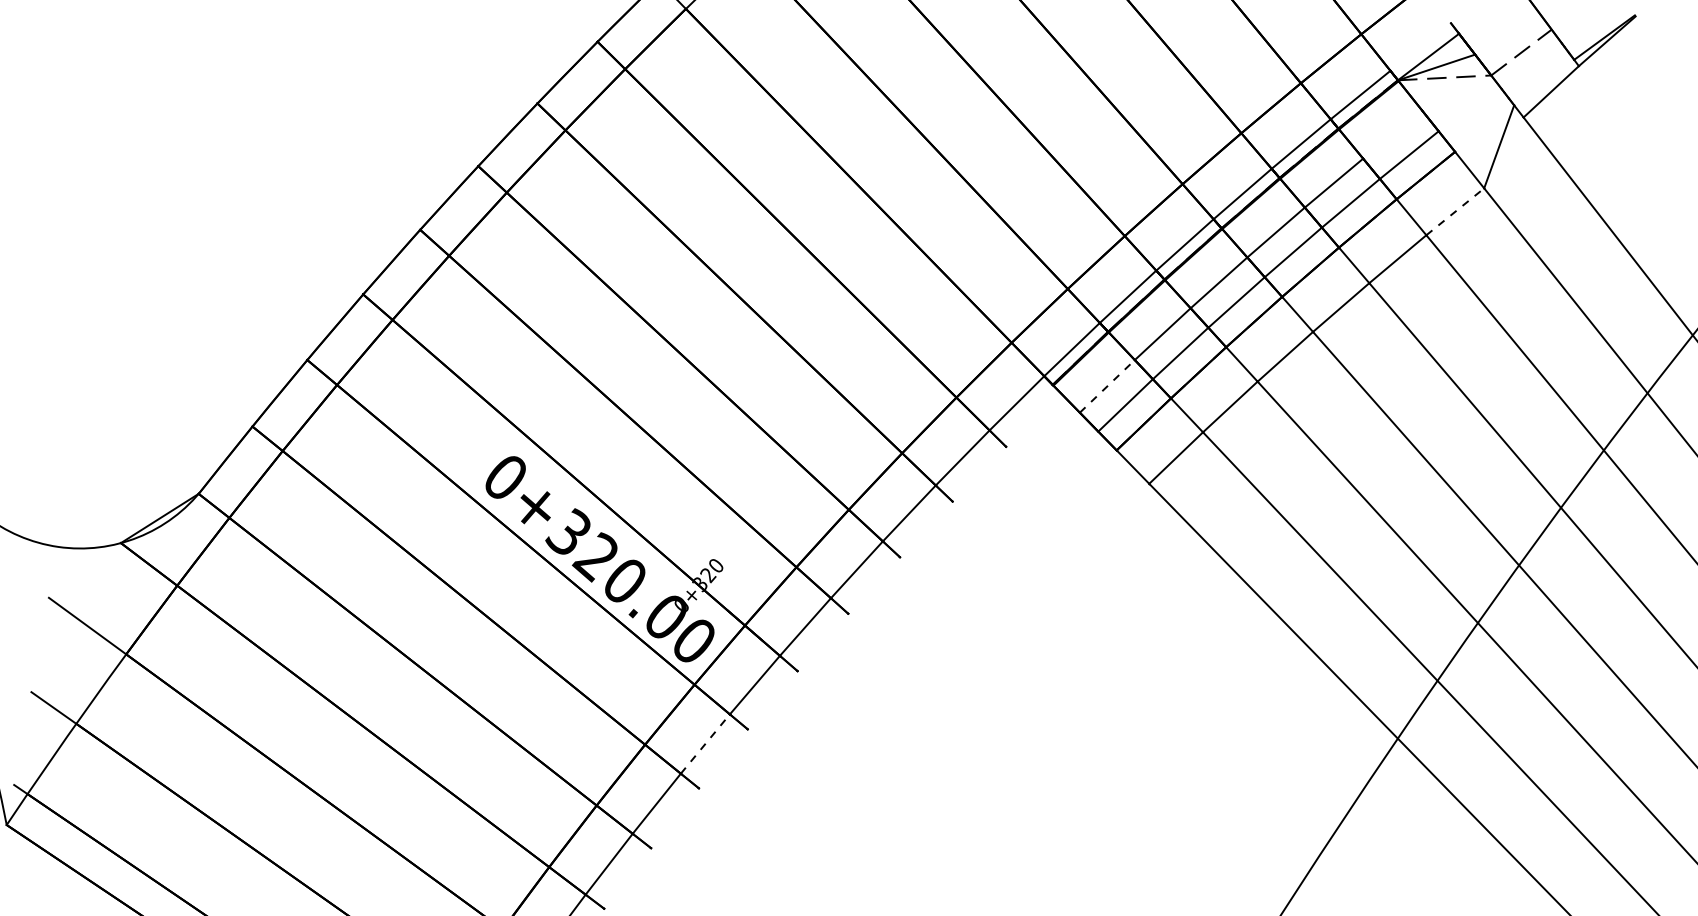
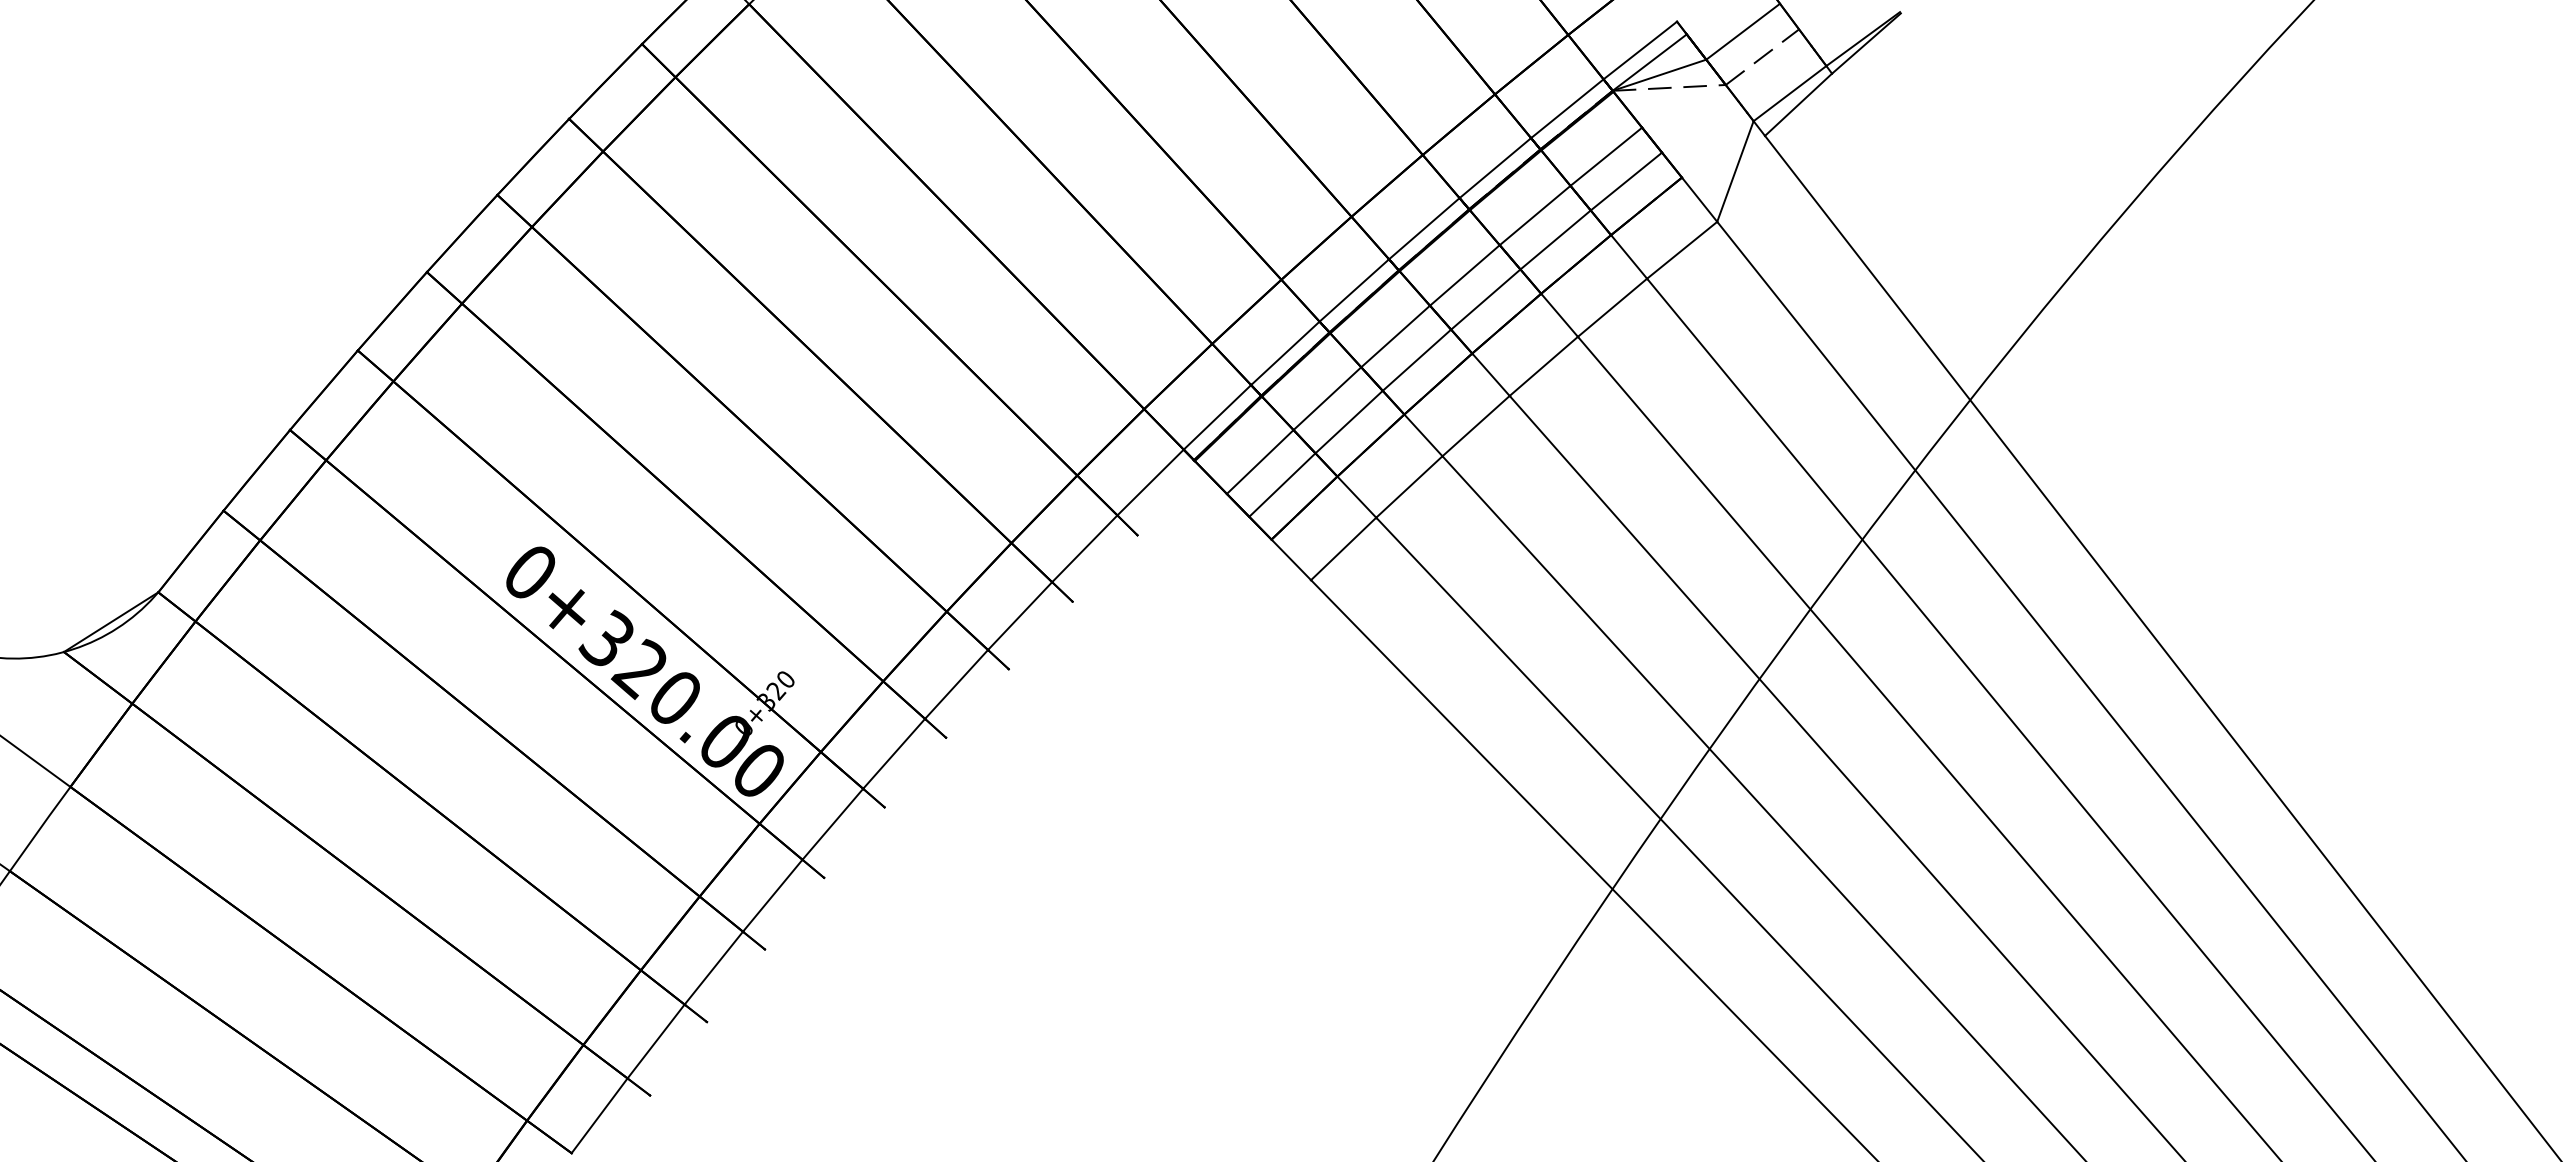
line: (1505, 31) -> (1743, 31), added
line: (1420, 47) -> (1640, 50), added
line: (1543, 82) -> (1789, 93), added
line: (1392, 134) -> (1606, 156), added
line: (1455, 211) -> (1682, 250), dashed -> solid
line: (1107, 385) -> (1260, 461), dashed -> solid
line: (705, 743) -> (772, 895), dashed -> solid

